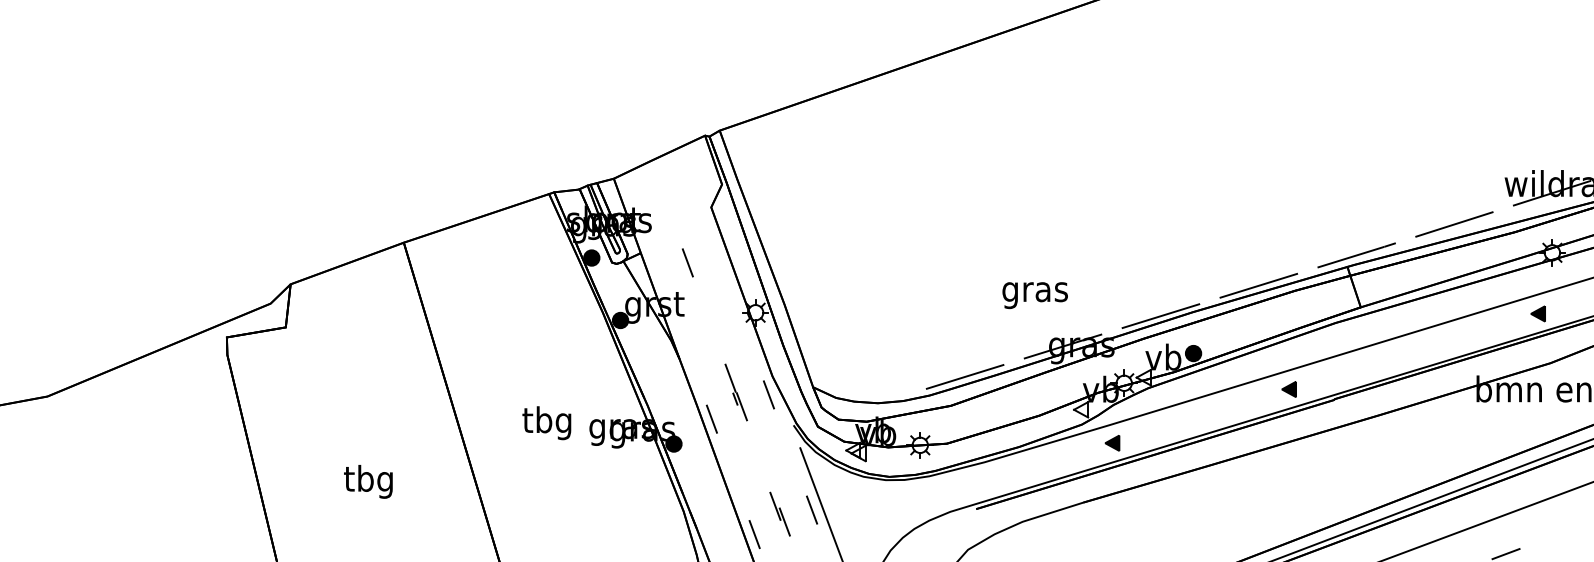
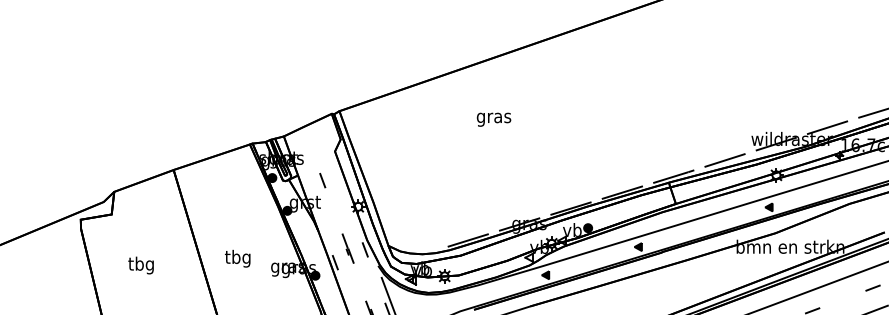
text: (1034, 295) -> (493, 119), moved
text: (546, 422) -> (237, 258), moved
text: (367, 481) -> (140, 265), moved

